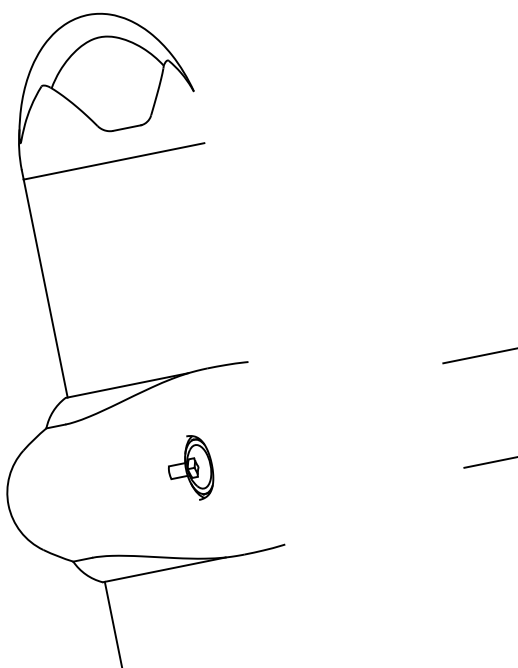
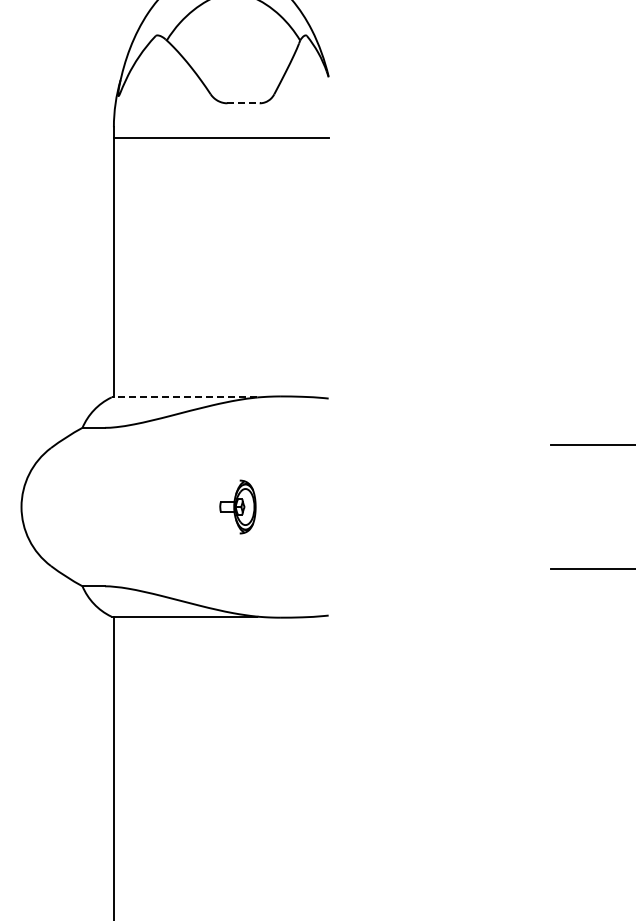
line: (127, 128) -> (244, 103), solid -> dashed
line: (127, 385) -> (184, 397), solid -> dashed
part: (190, 468) -> (237, 506), size x0.7

